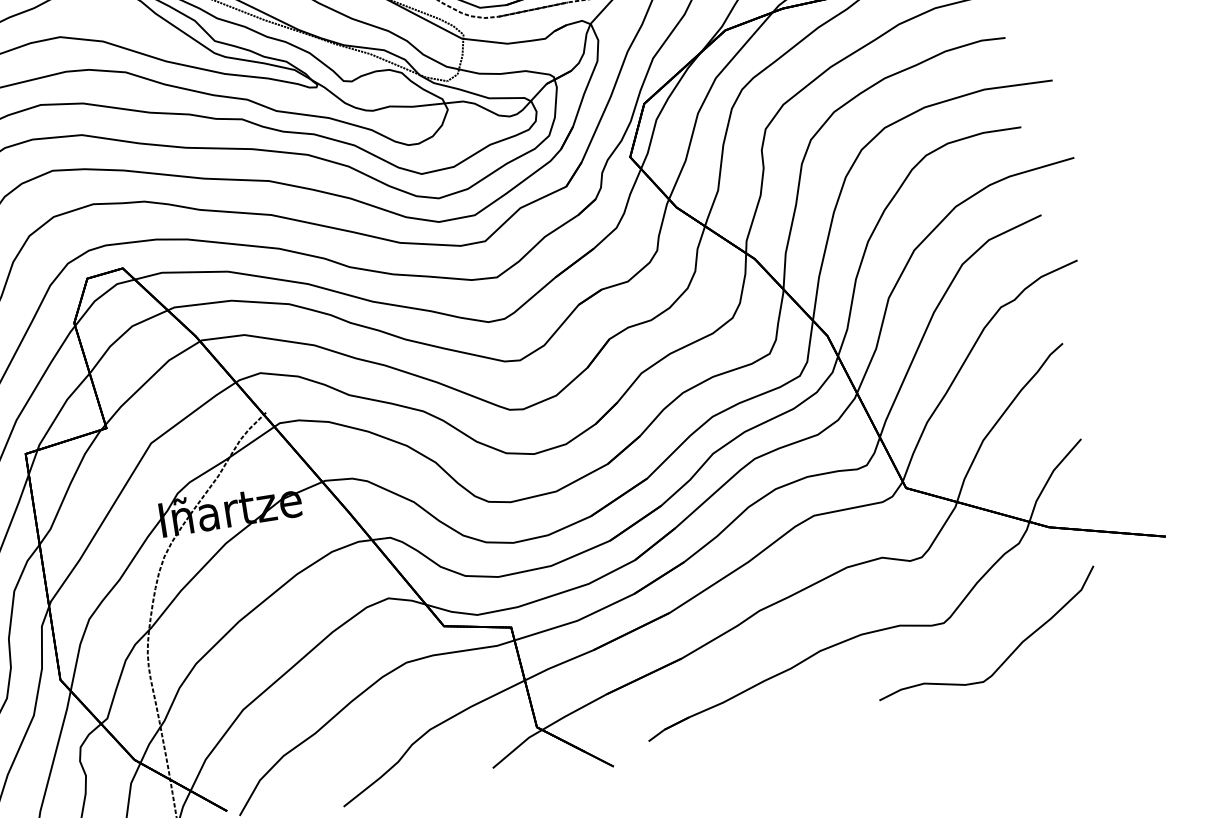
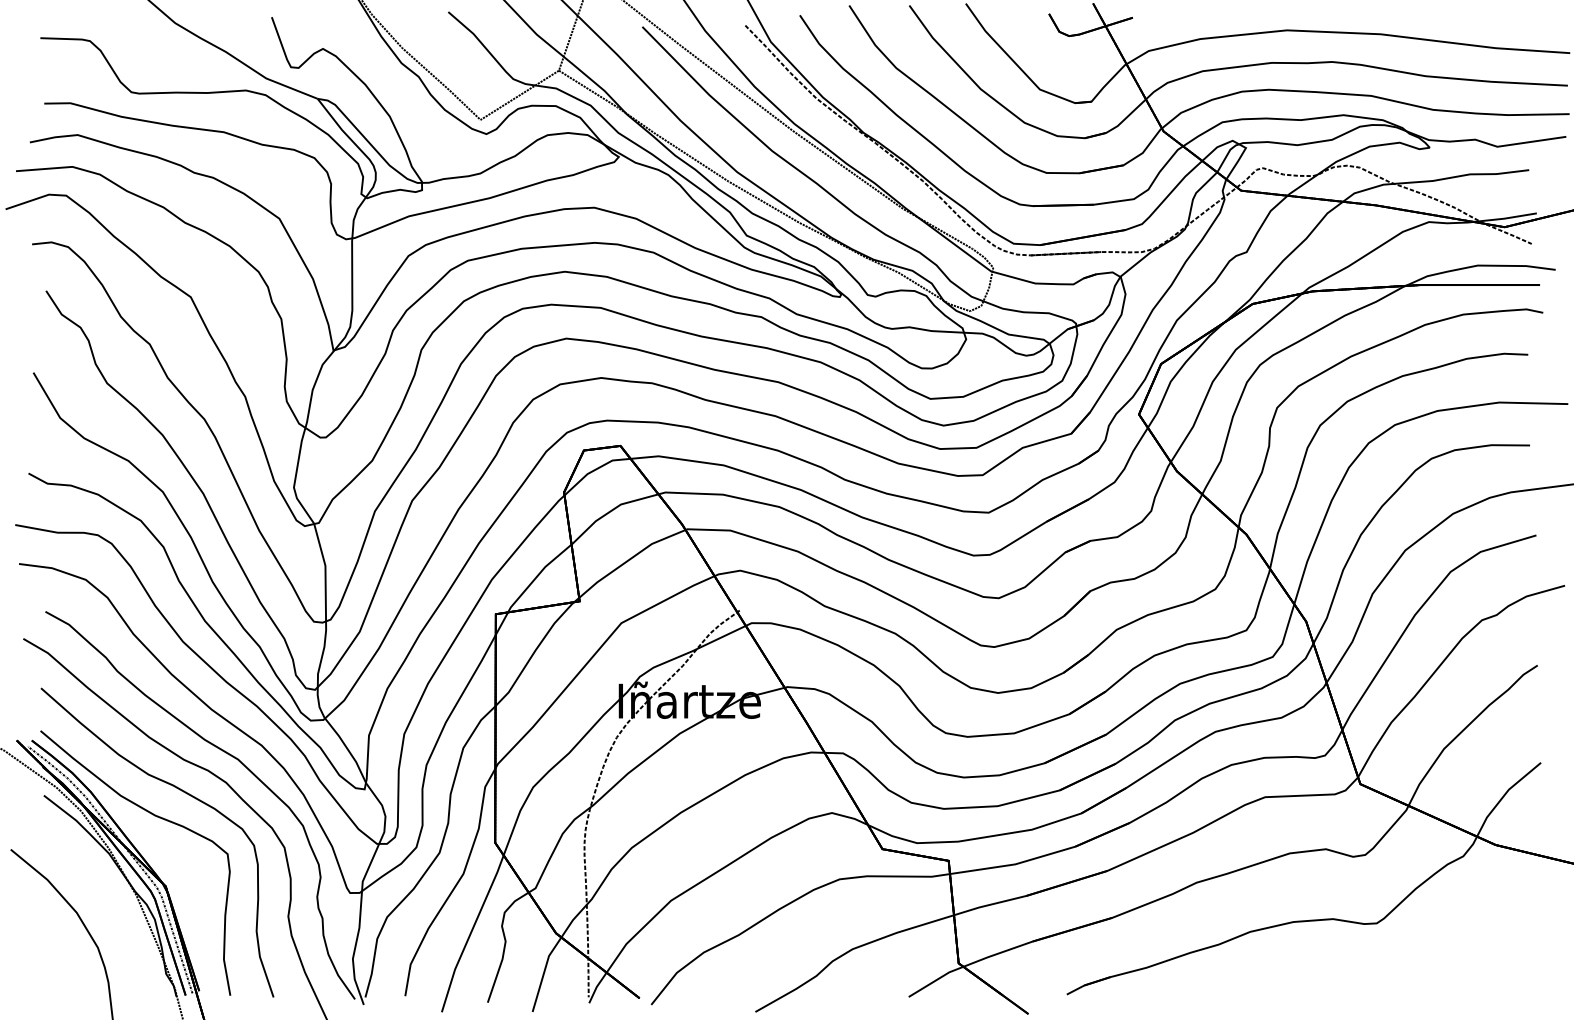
curve: (1011, 652) -> (1439, 962), removed

